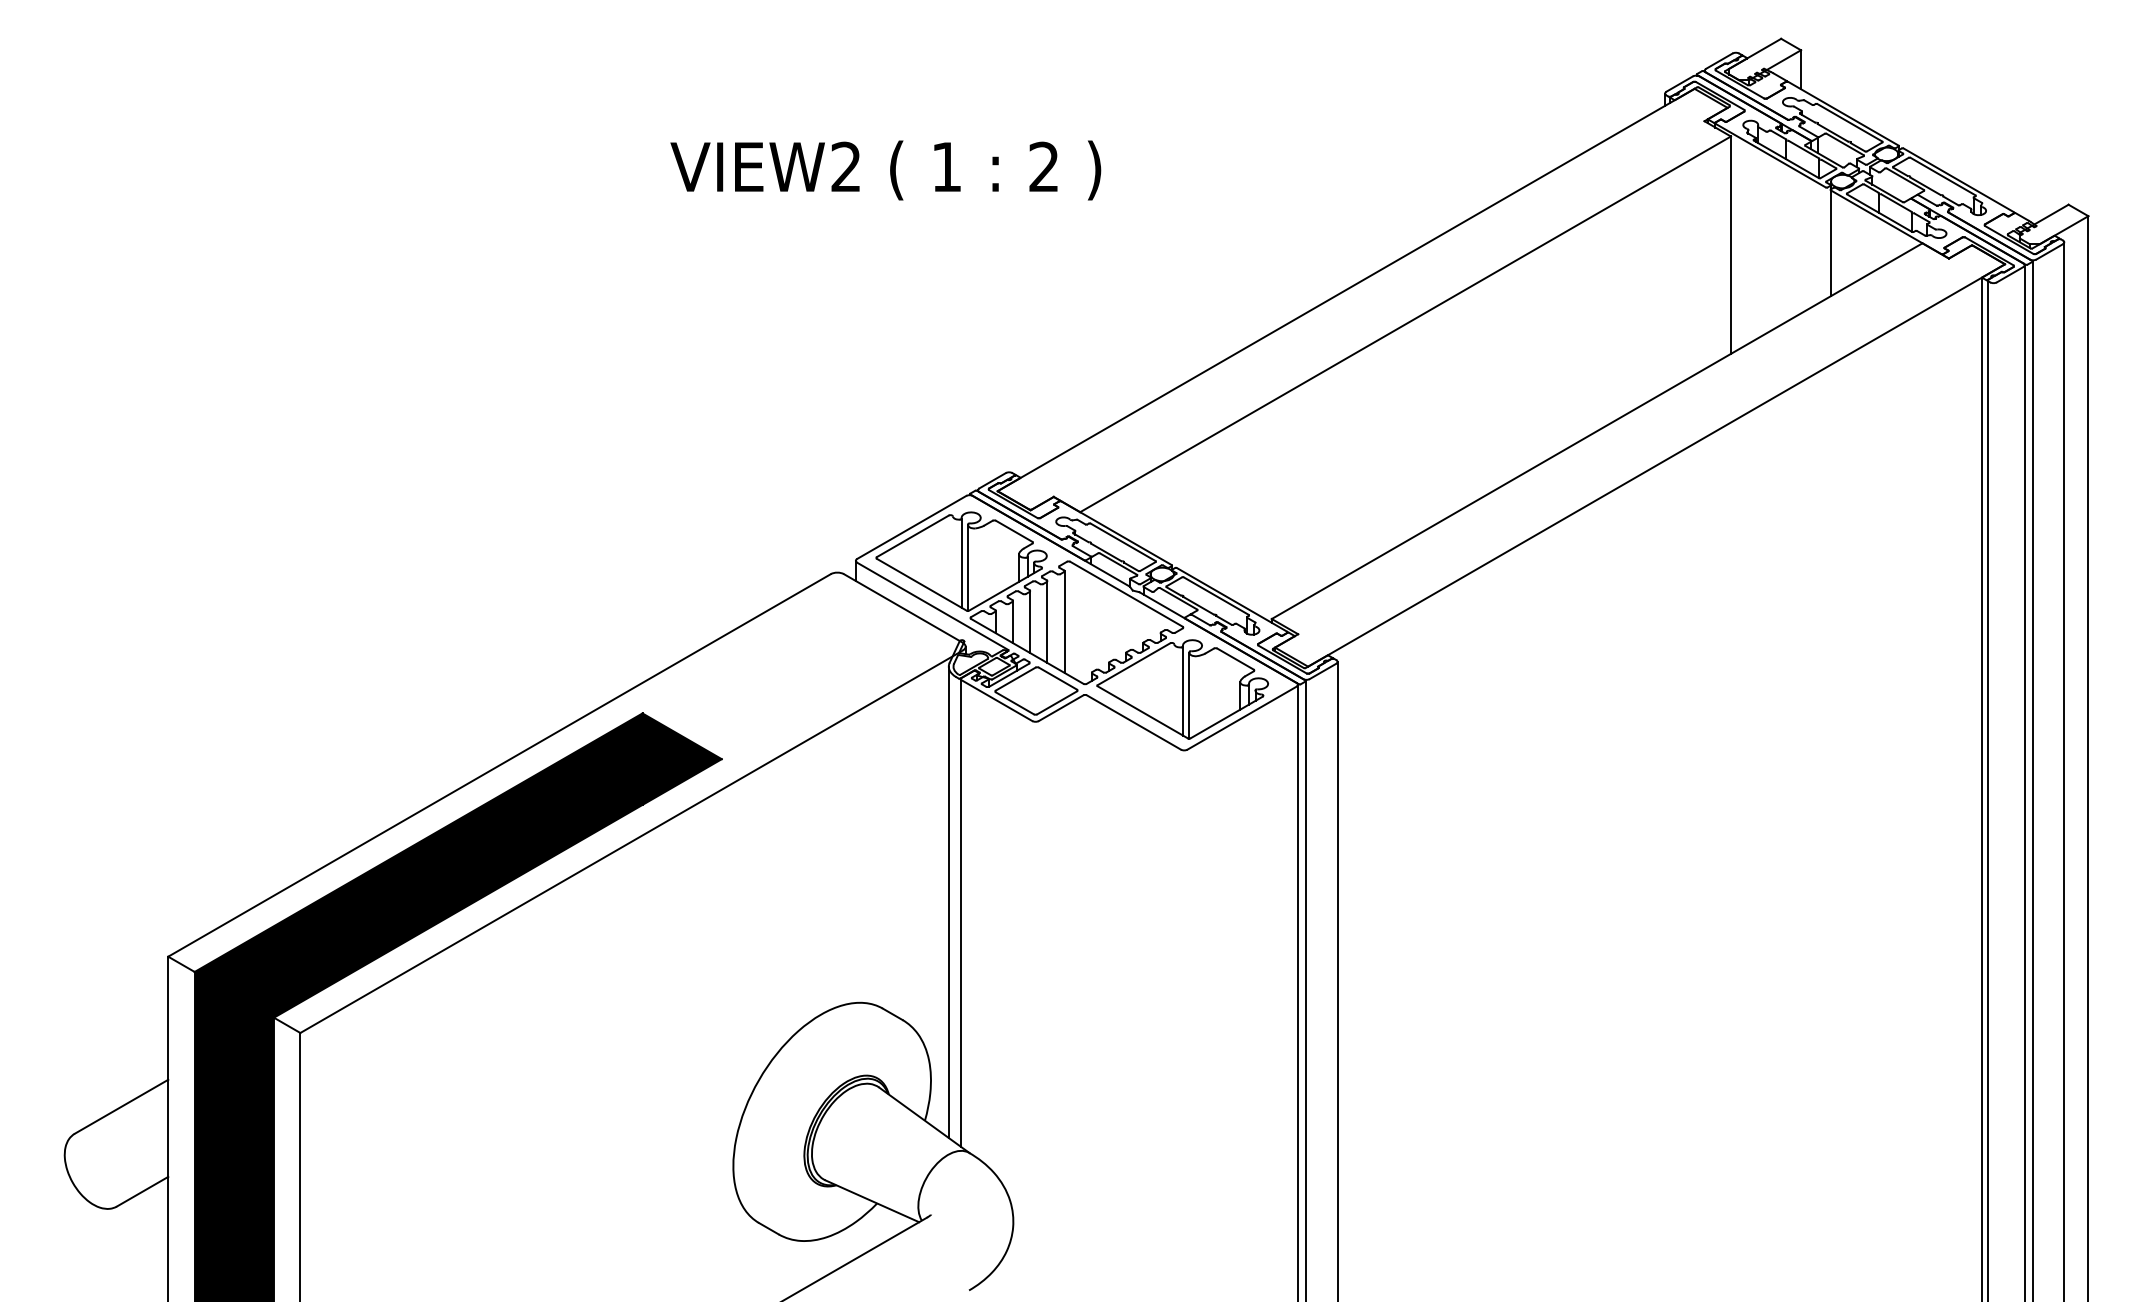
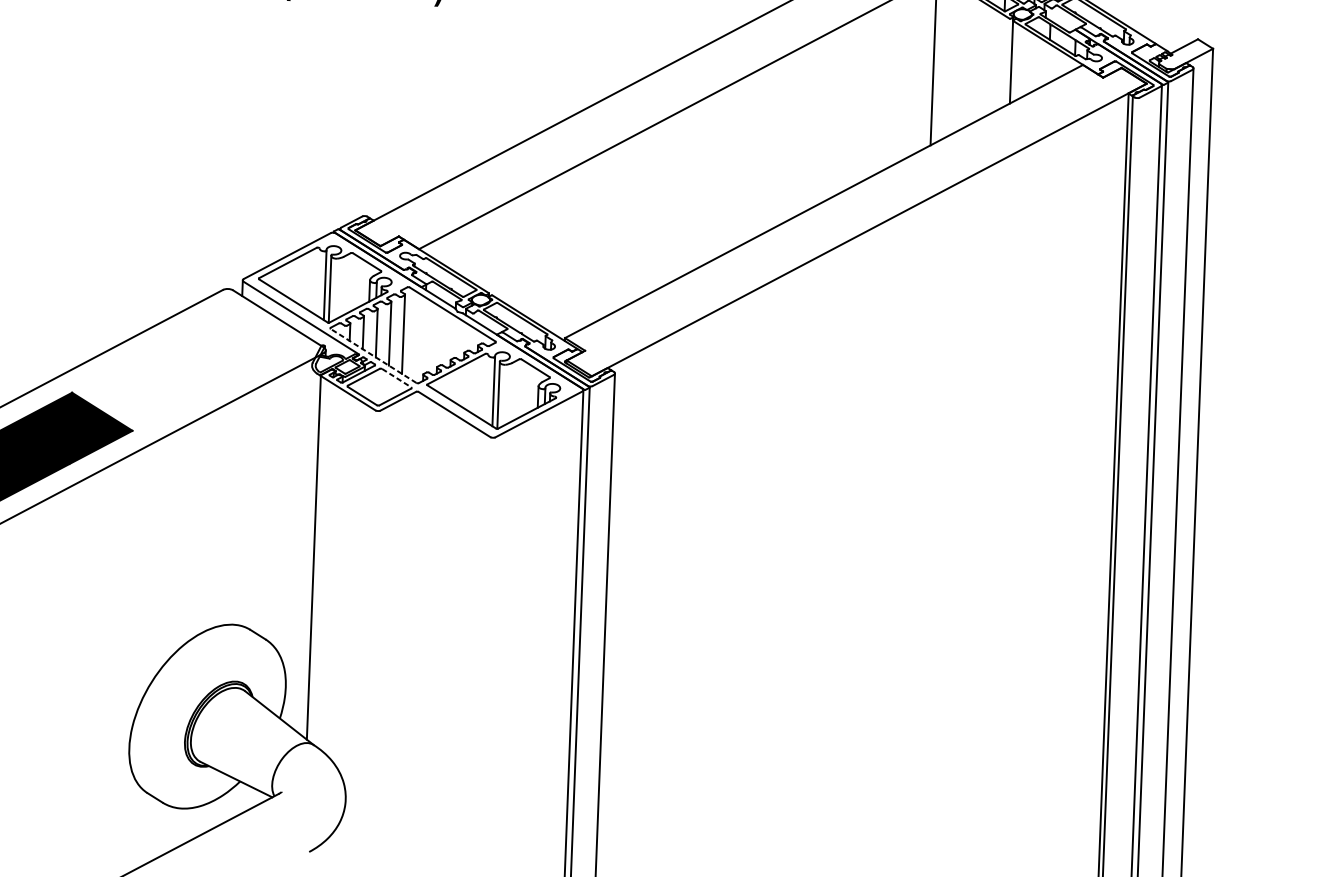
line: (1027, 651) -> (373, 356), solid -> dashed
line: (1057, 678) -> (396, 378), solid -> dashed
line: (948, 902) -> (304, 549), removed

